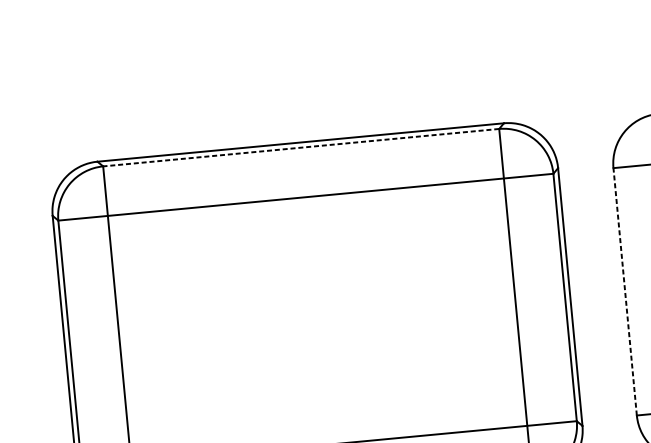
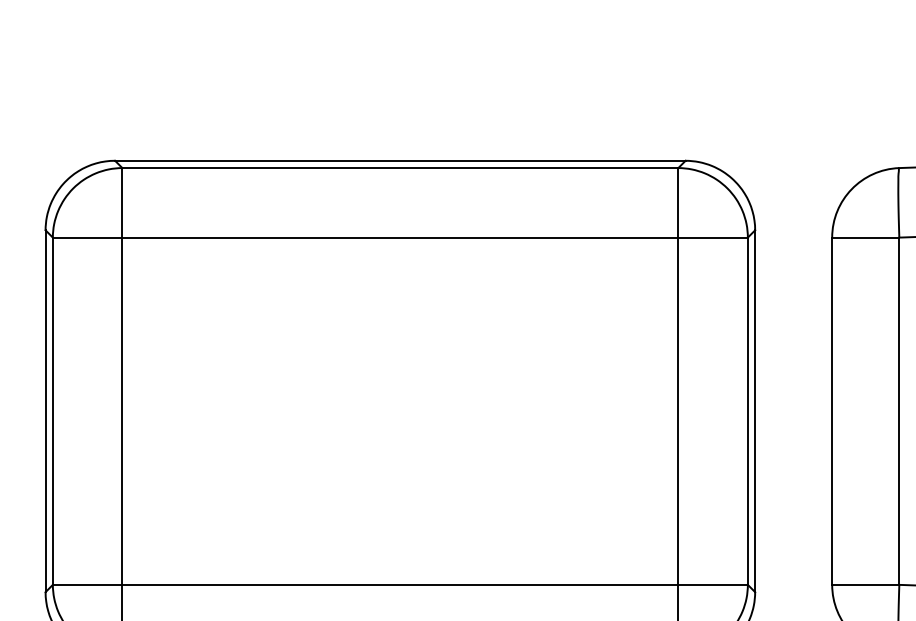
line: (301, 147) -> (400, 168), dashed -> solid
line: (625, 291) -> (832, 411), dashed -> solid

